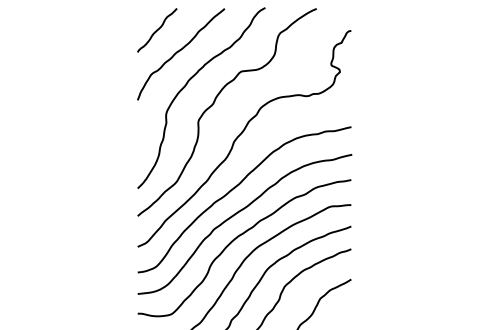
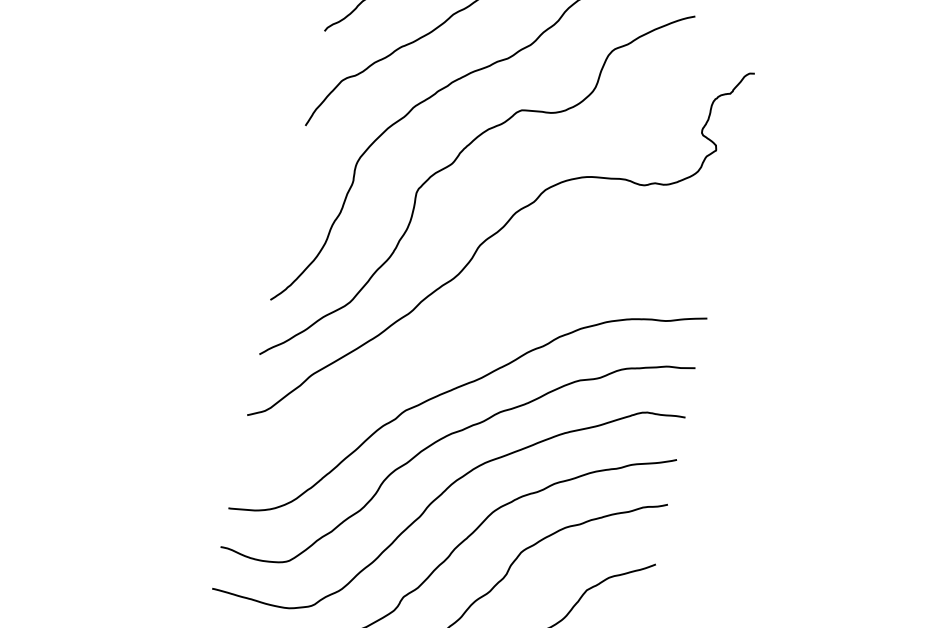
curve: (234, 189) -> (461, 340), removed

